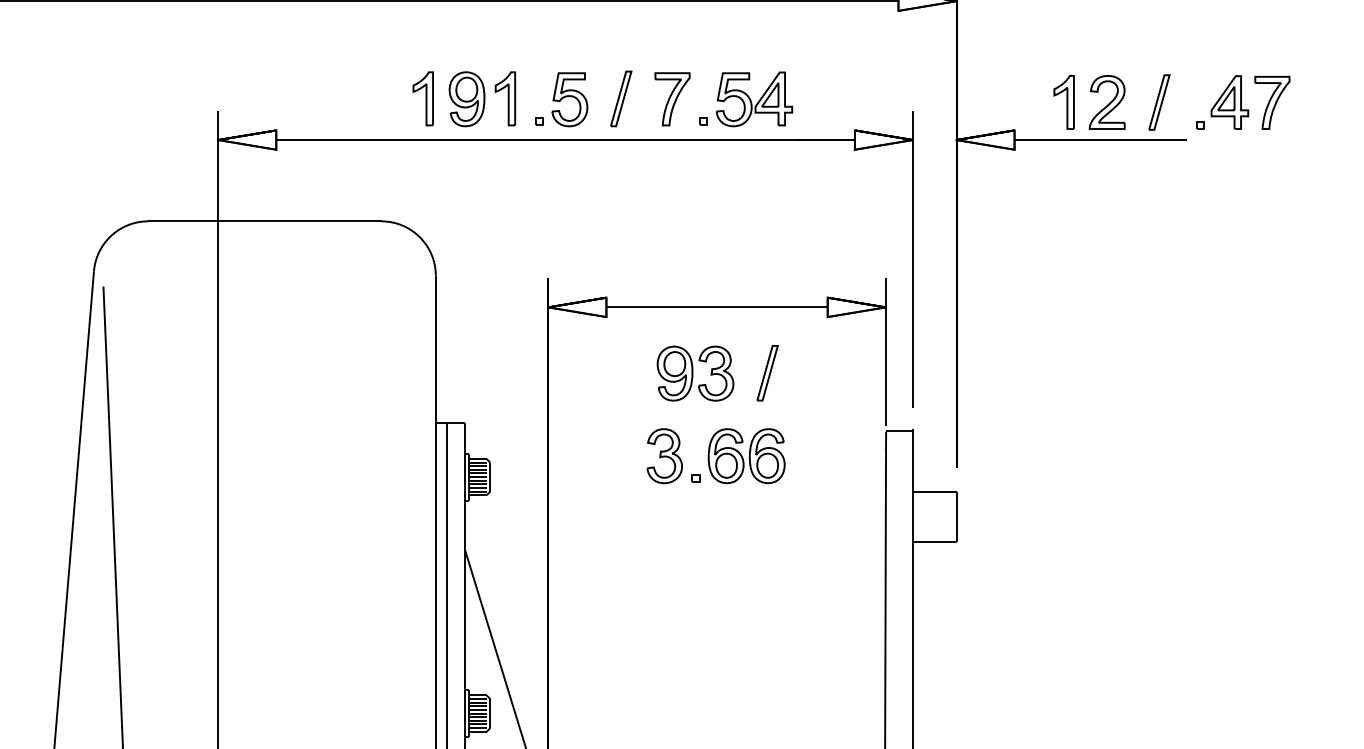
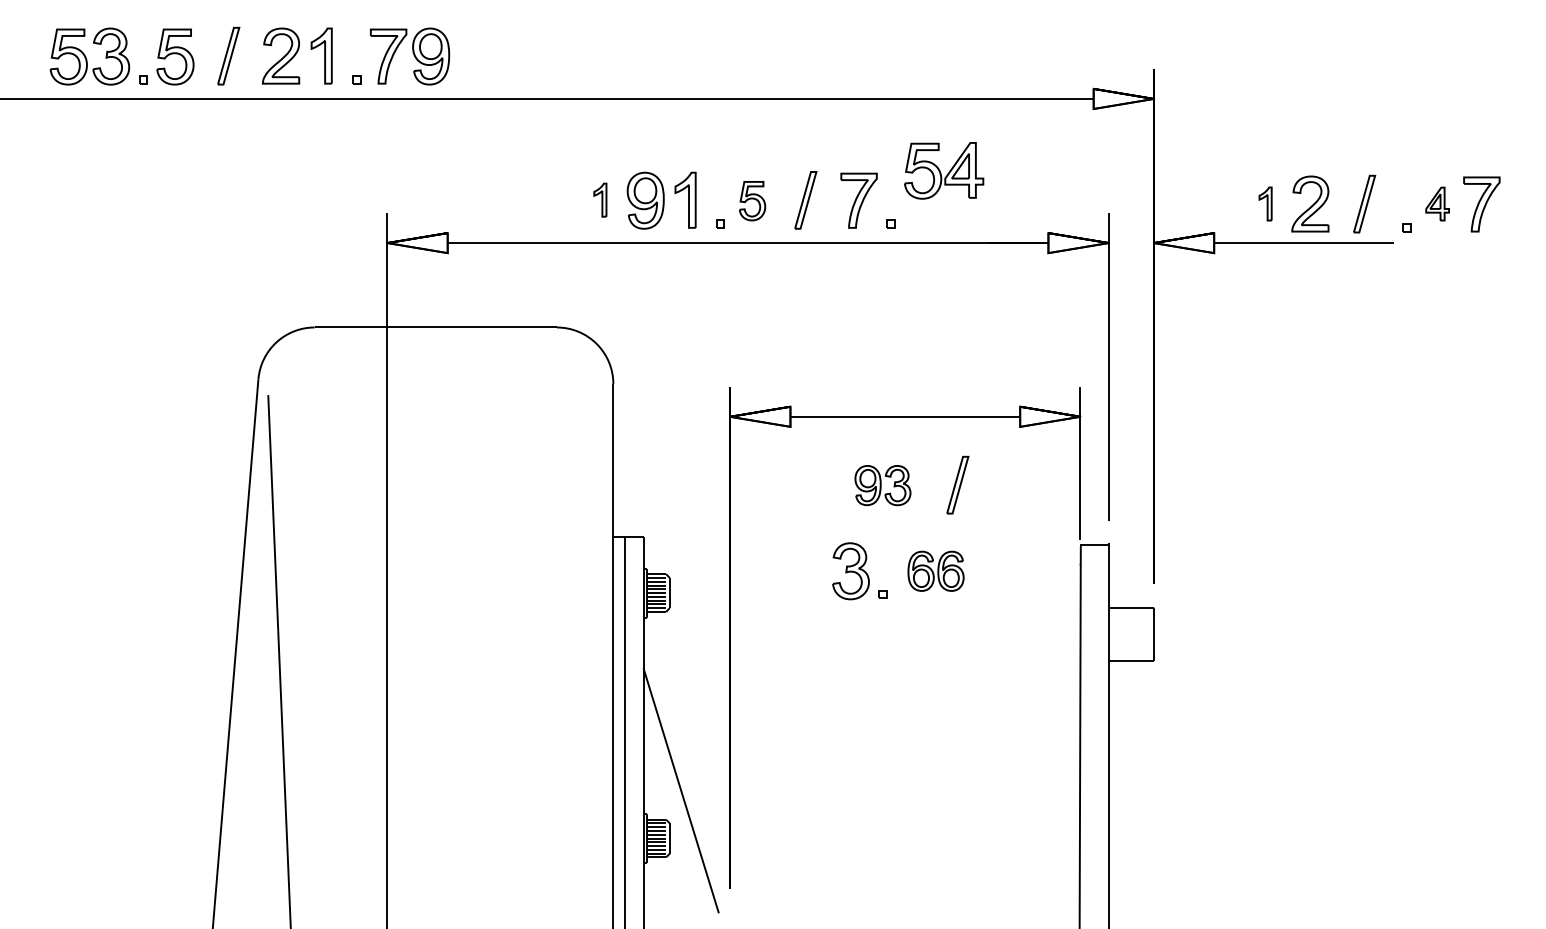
part: (423, 98) -> (600, 199), size x0.6
part: (569, 99) -> (752, 200), size x0.7
part: (754, 99) -> (944, 170), moved
part: (1063, 101) -> (1265, 203), size x0.6
part: (1229, 101) -> (1437, 203), size x0.6
part: (695, 373) -> (882, 485), size x0.7
part: (746, 456) -> (935, 571), size x0.7

